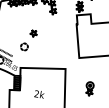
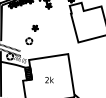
part: (90, 88) -> (92, 67), removed

